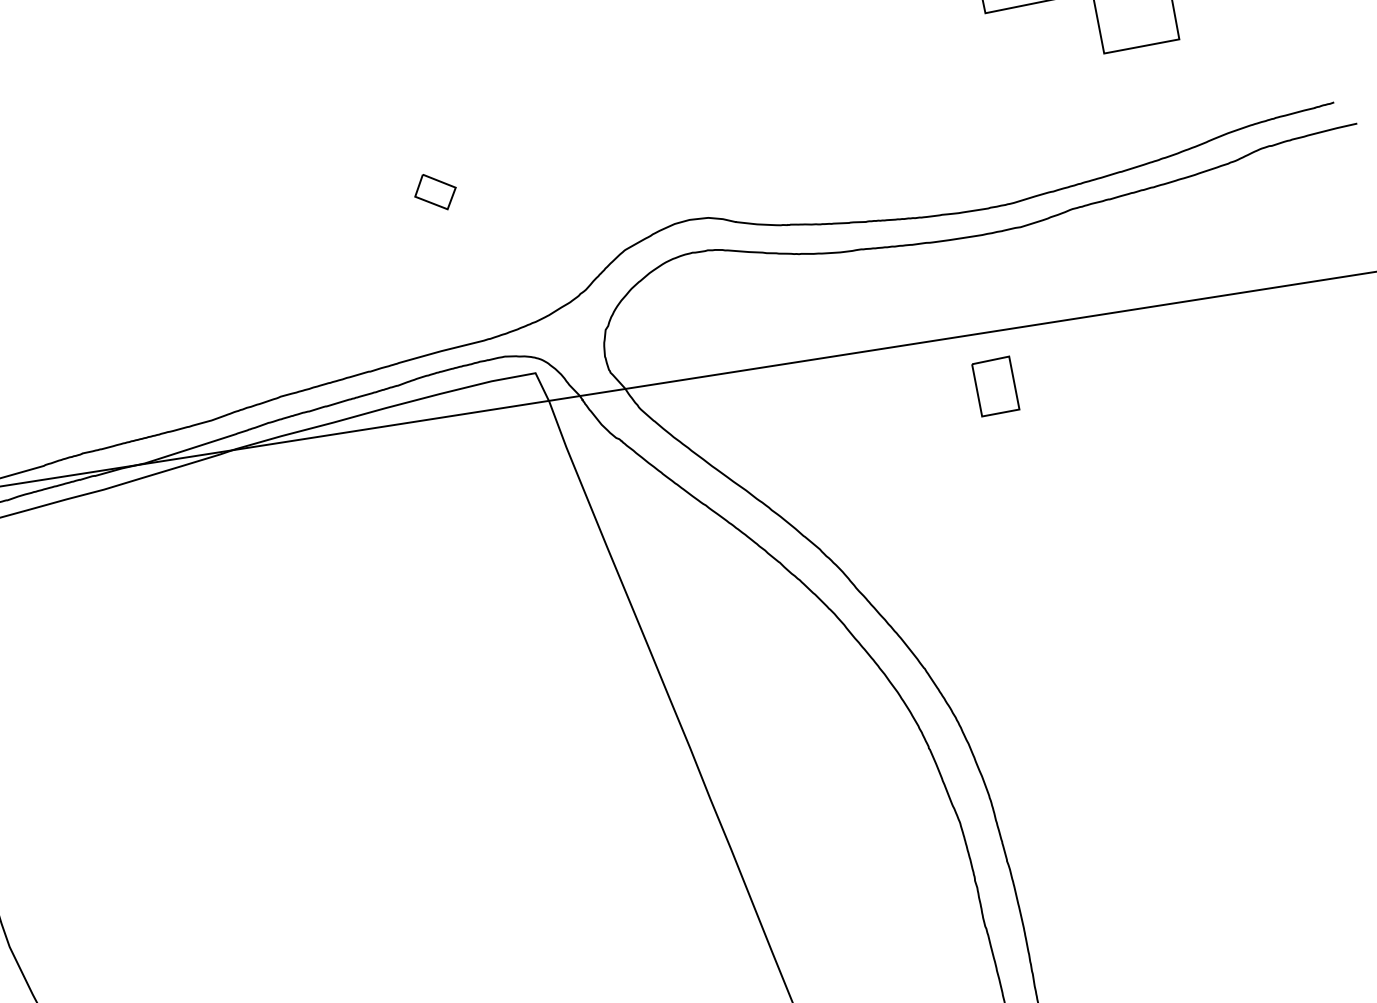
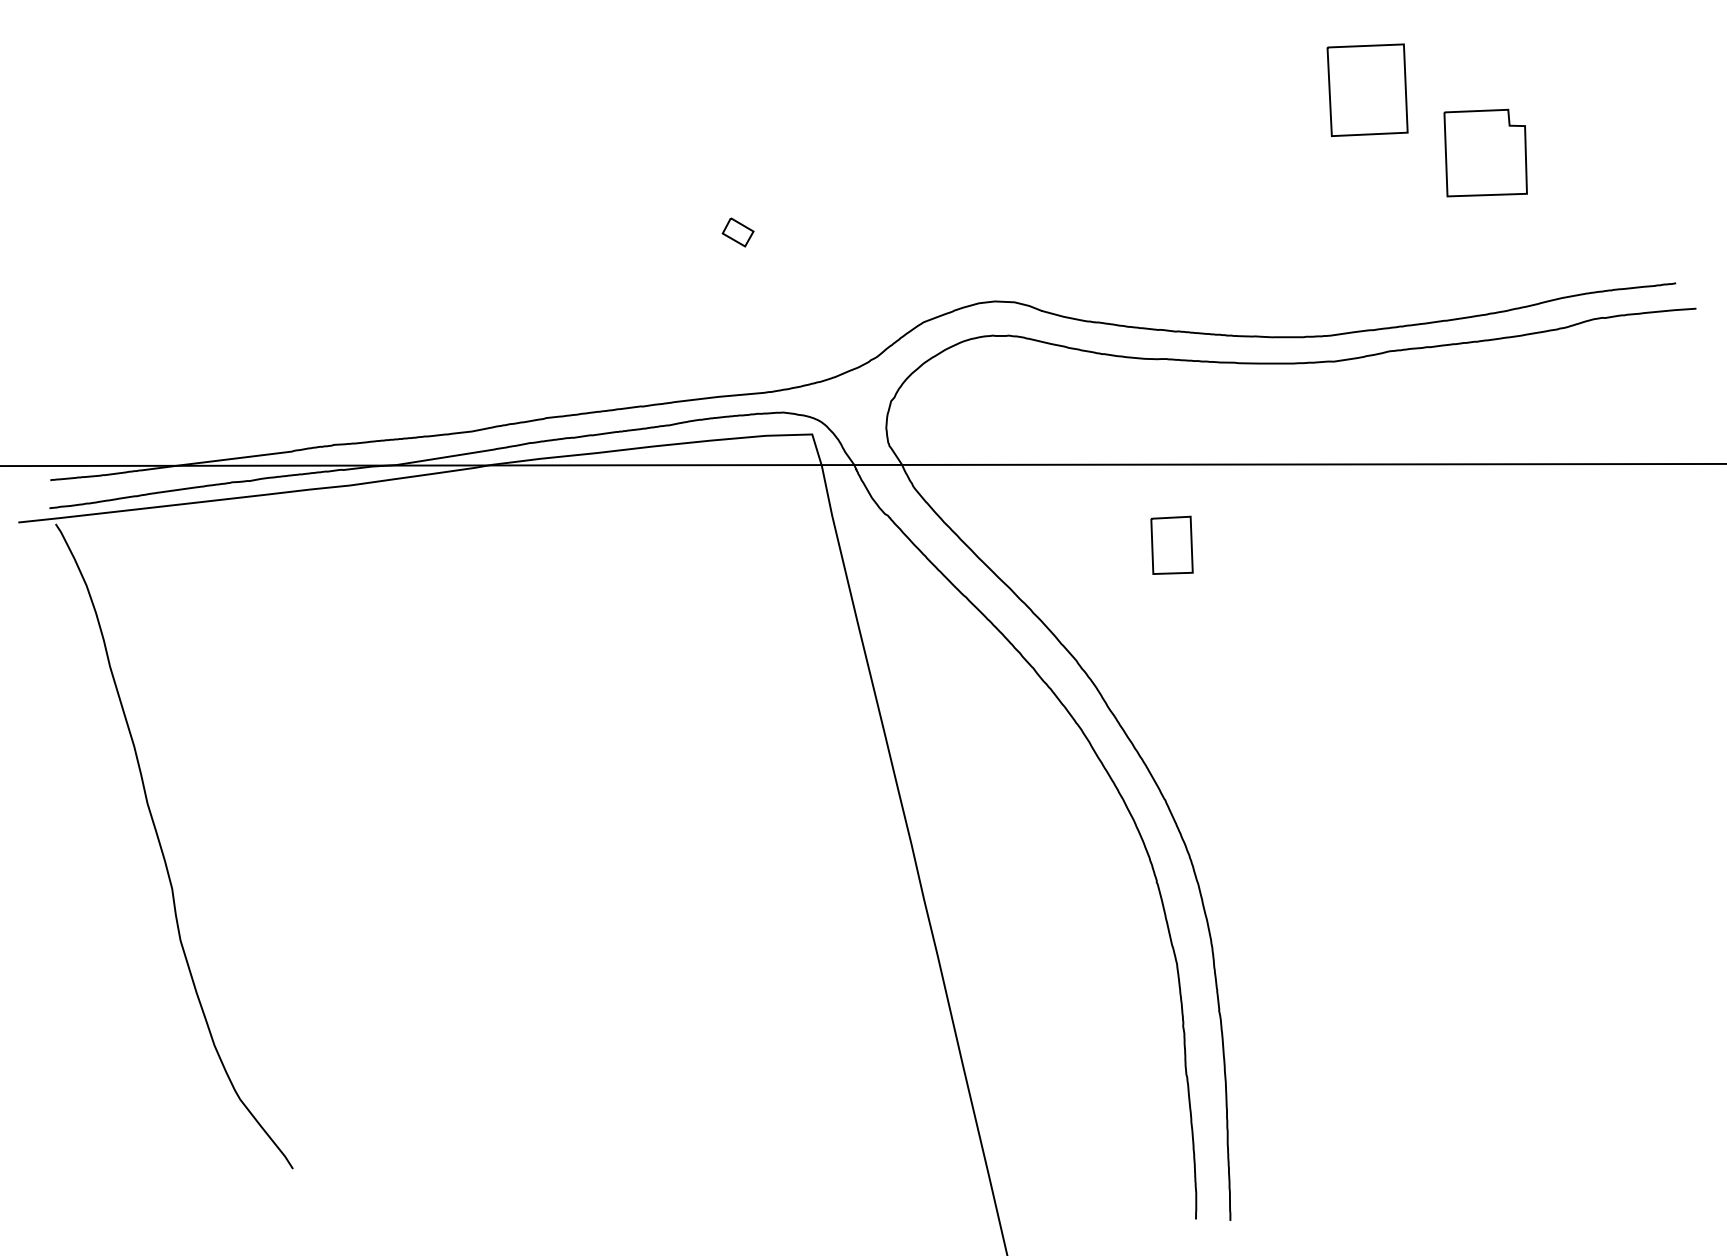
part: (434, 192) -> (737, 232), size x0.71
part: (995, 385) -> (1171, 544), moved

